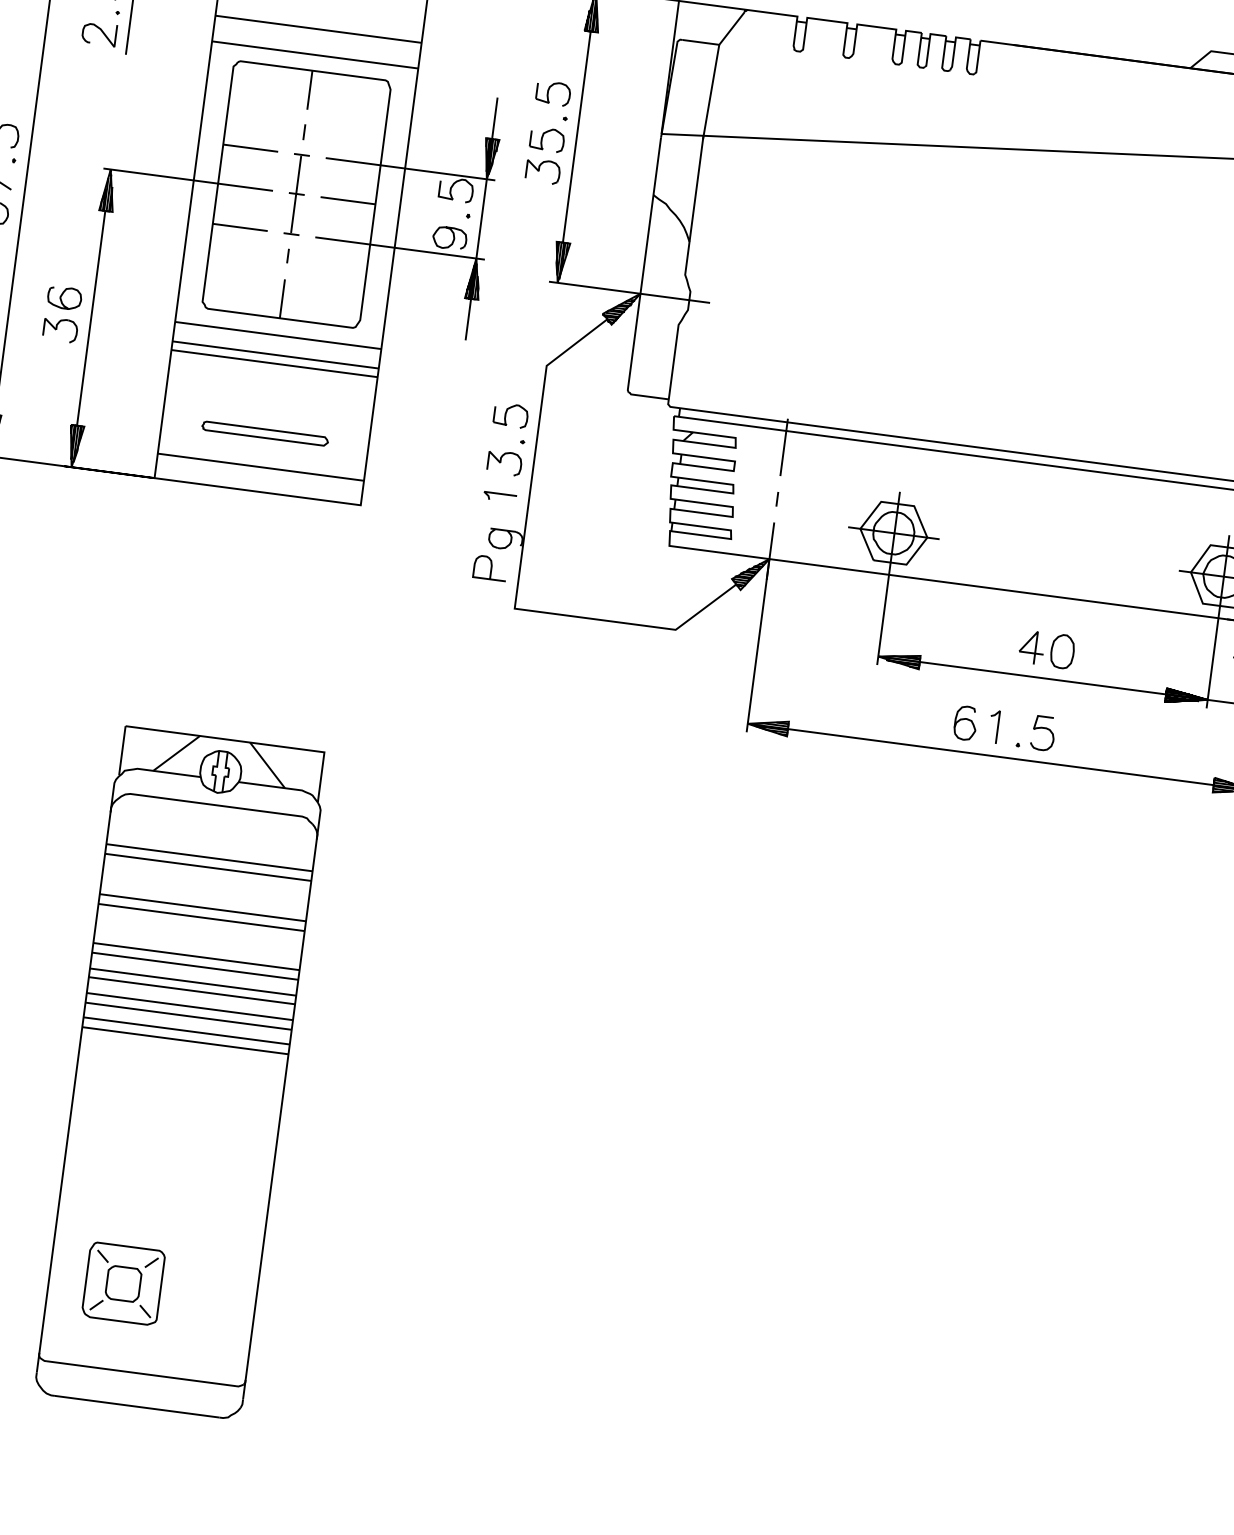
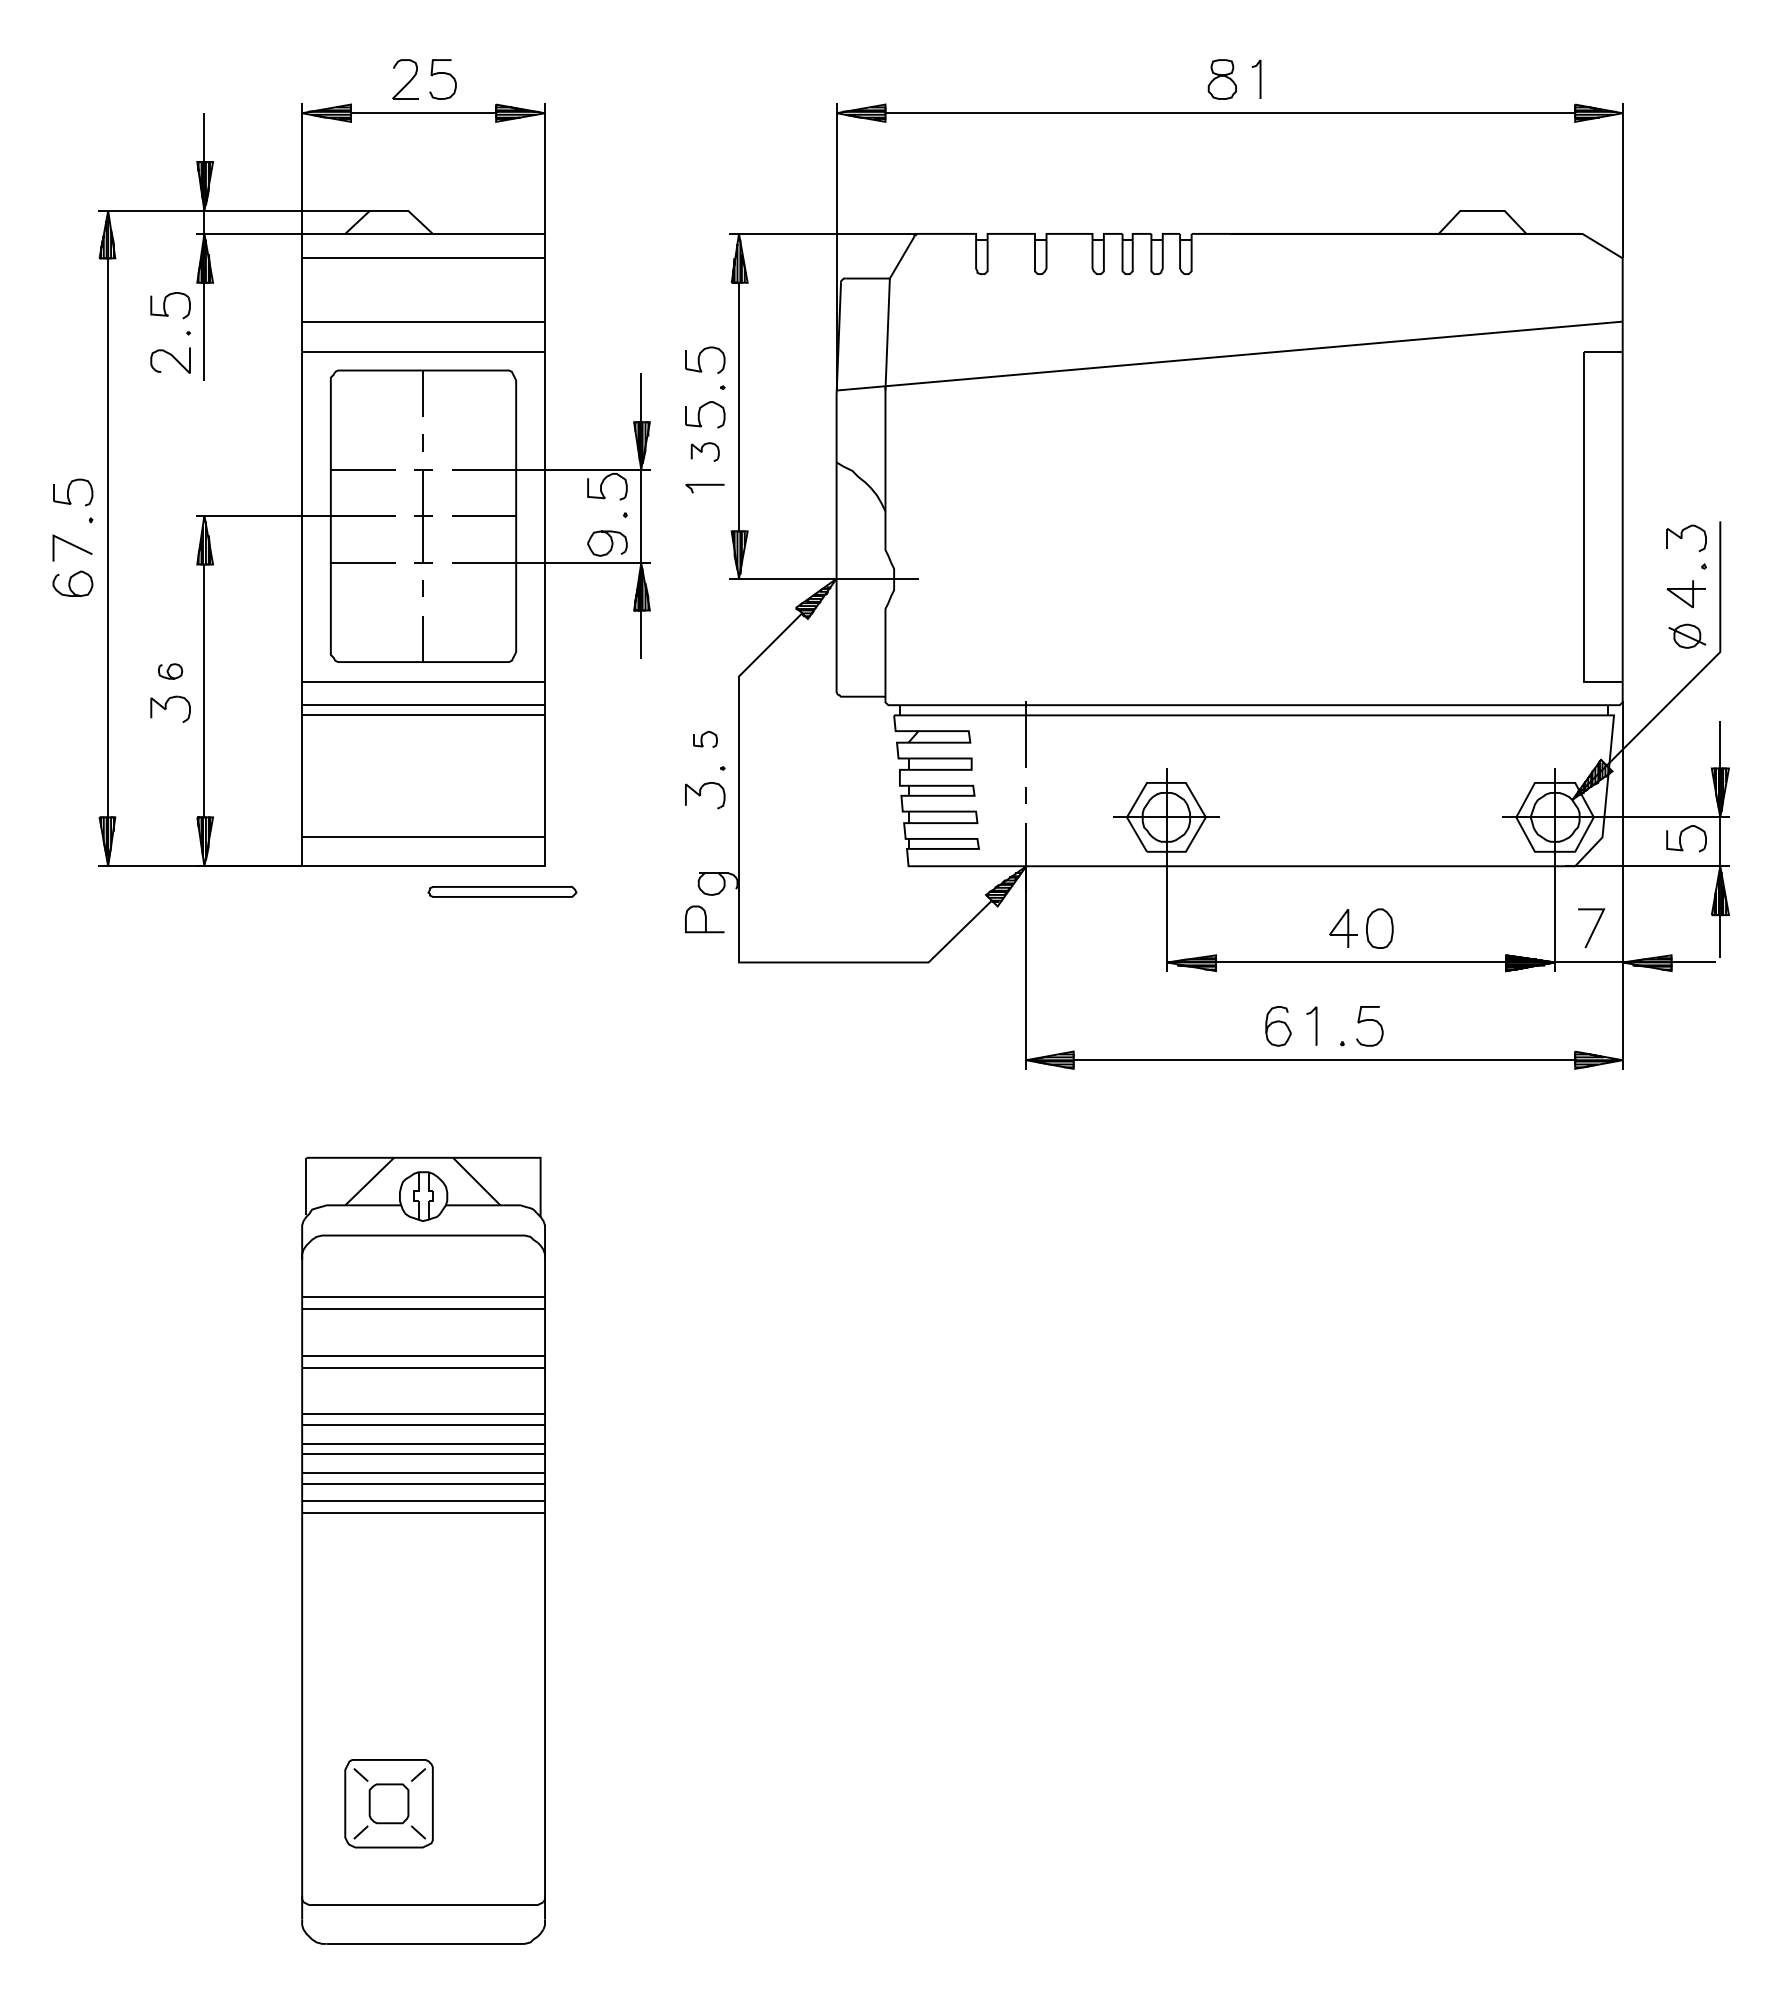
part: (543, 171) -> (705, 451), size x0.7
part: (64, 298) -> (170, 671), size x0.6
part: (511, 415) -> (705, 739), size x0.6
part: (265, 433) -> (502, 891), moved
line: (499, 494) -> (704, 485), moved

